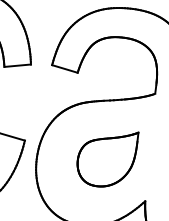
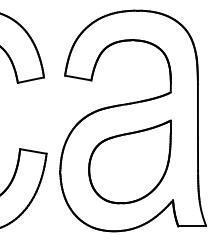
part: (106, 157) -> (129, 161), size x1.43

